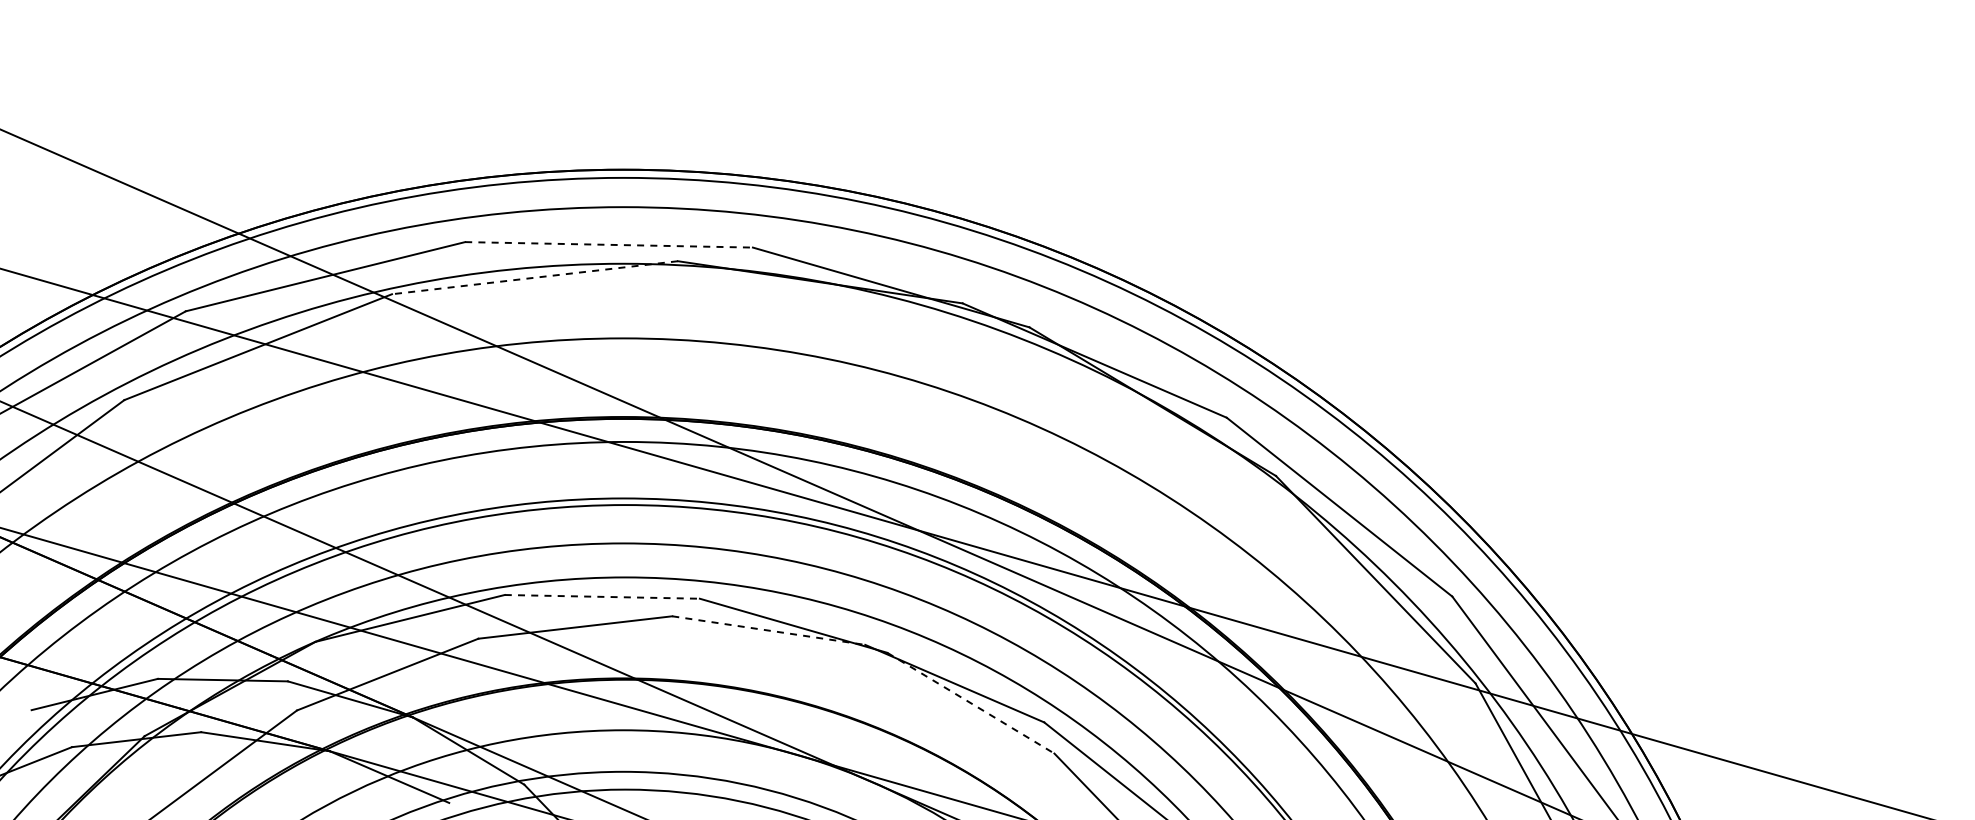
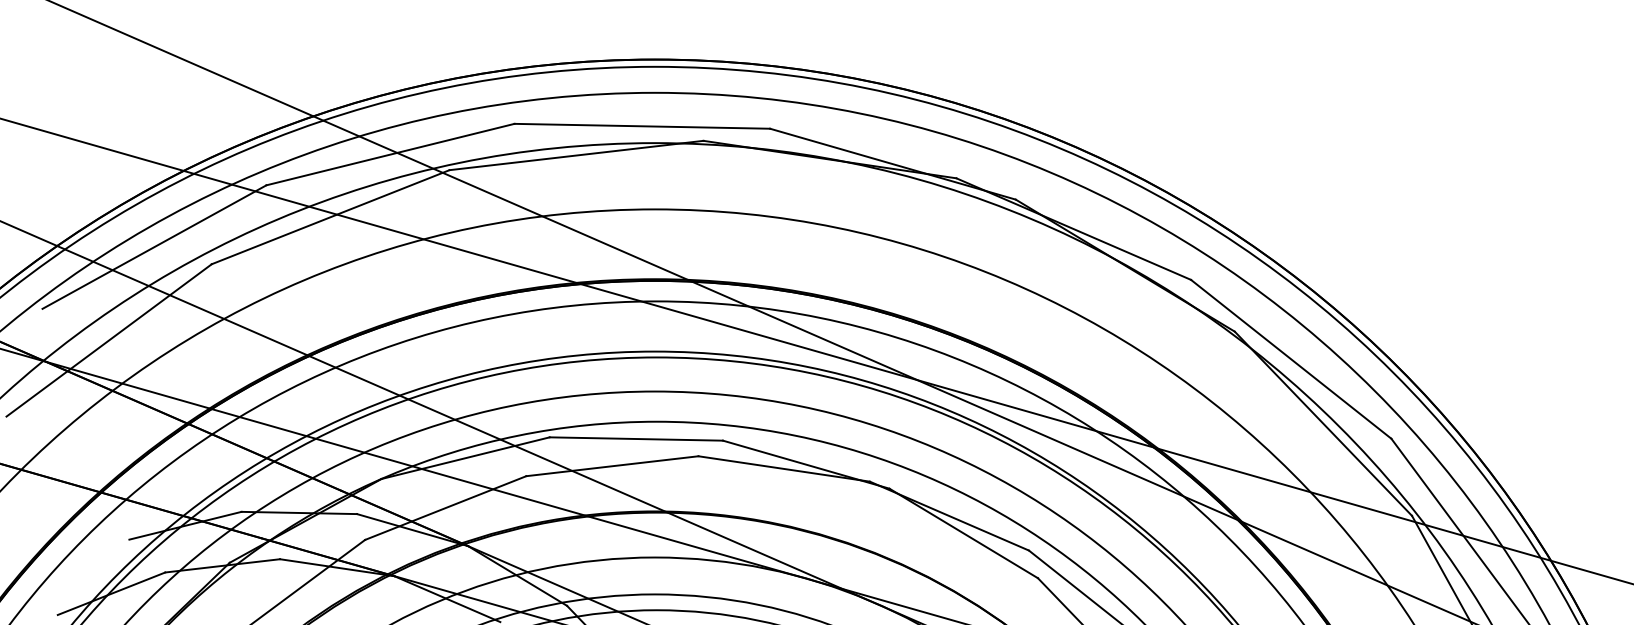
line: (609, 244) -> (642, 126), dashed -> solid
line: (534, 277) -> (576, 155), dashed -> solid
line: (602, 596) -> (636, 438), dashed -> solid
line: (768, 630) -> (783, 468), dashed -> solid
line: (970, 703) -> (963, 533), dashed -> solid

